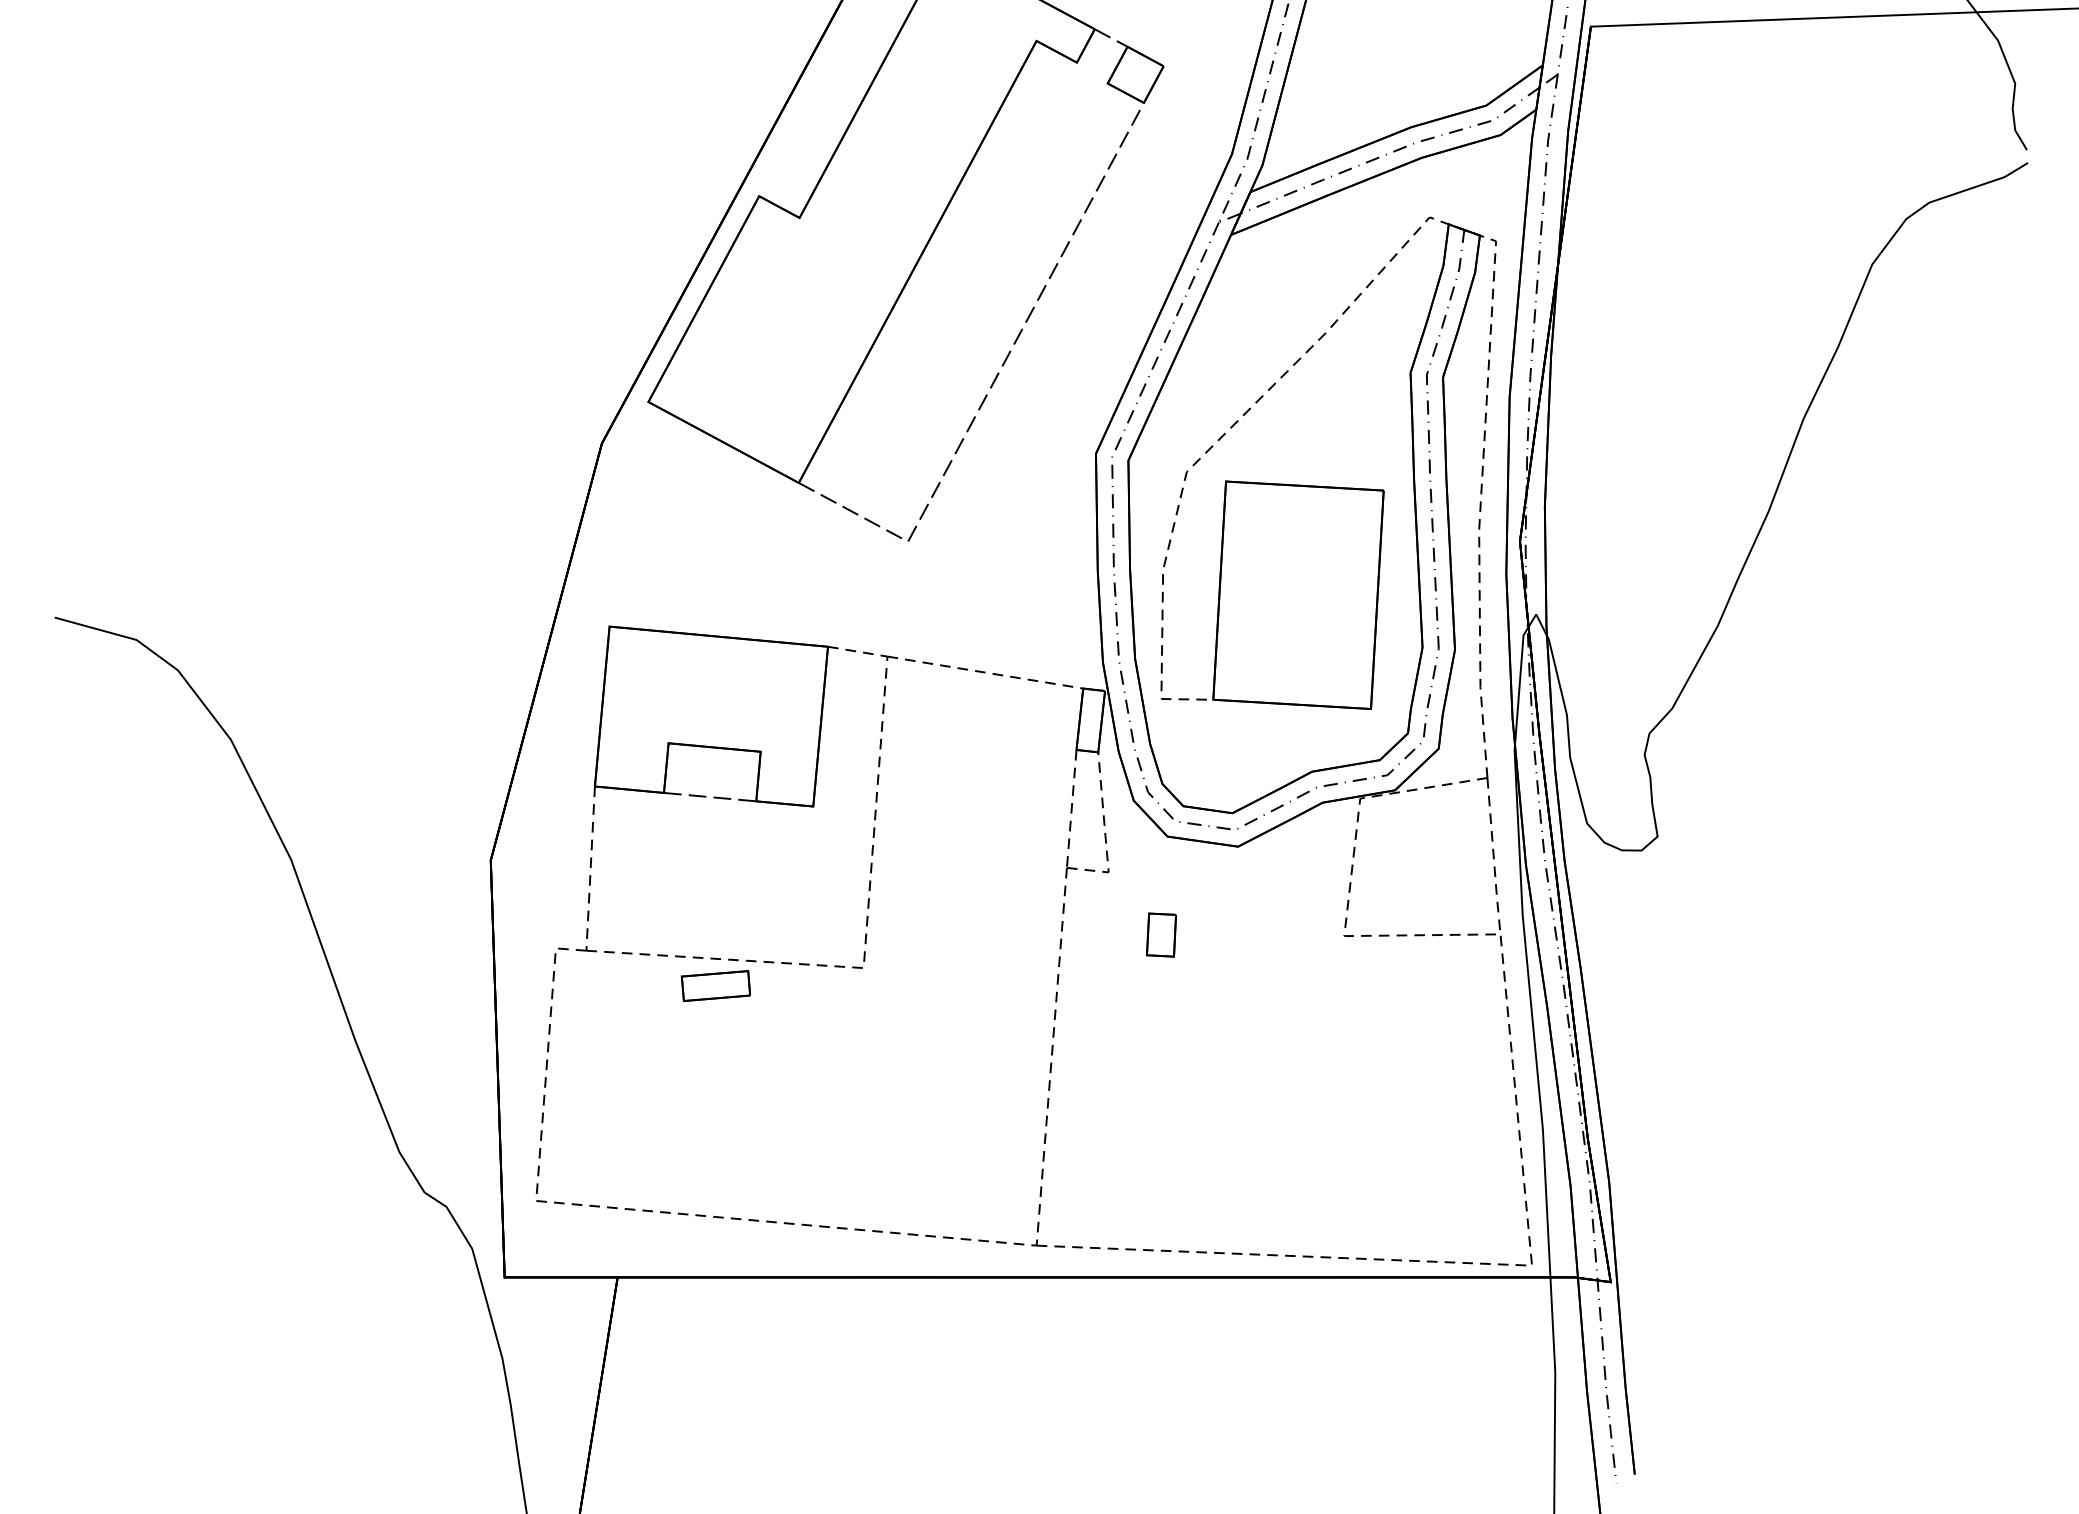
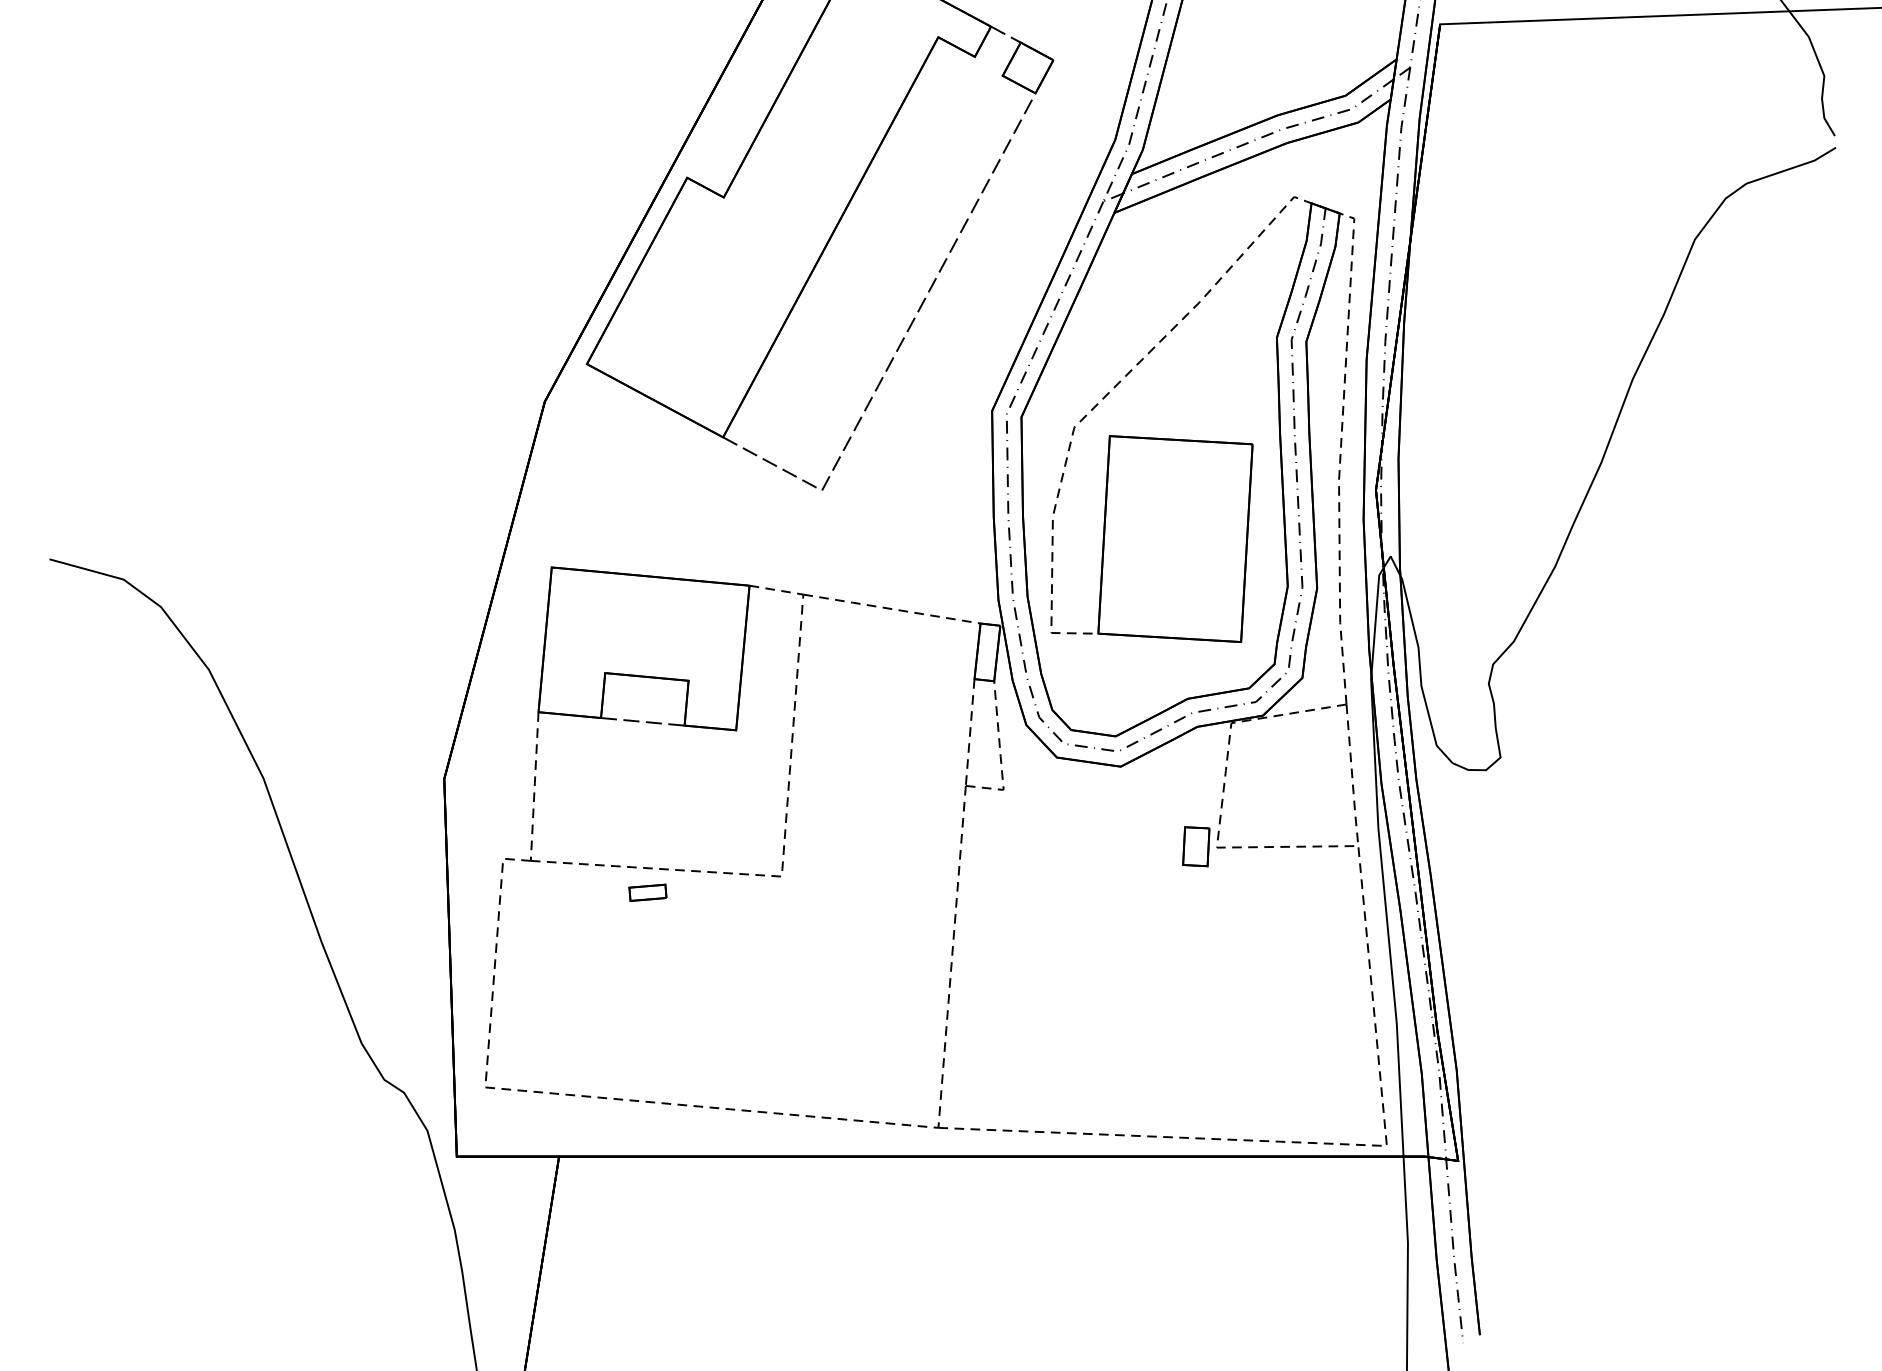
part: (1161, 934) -> (1196, 846), moved
part: (715, 985) -> (647, 892), size x0.6

